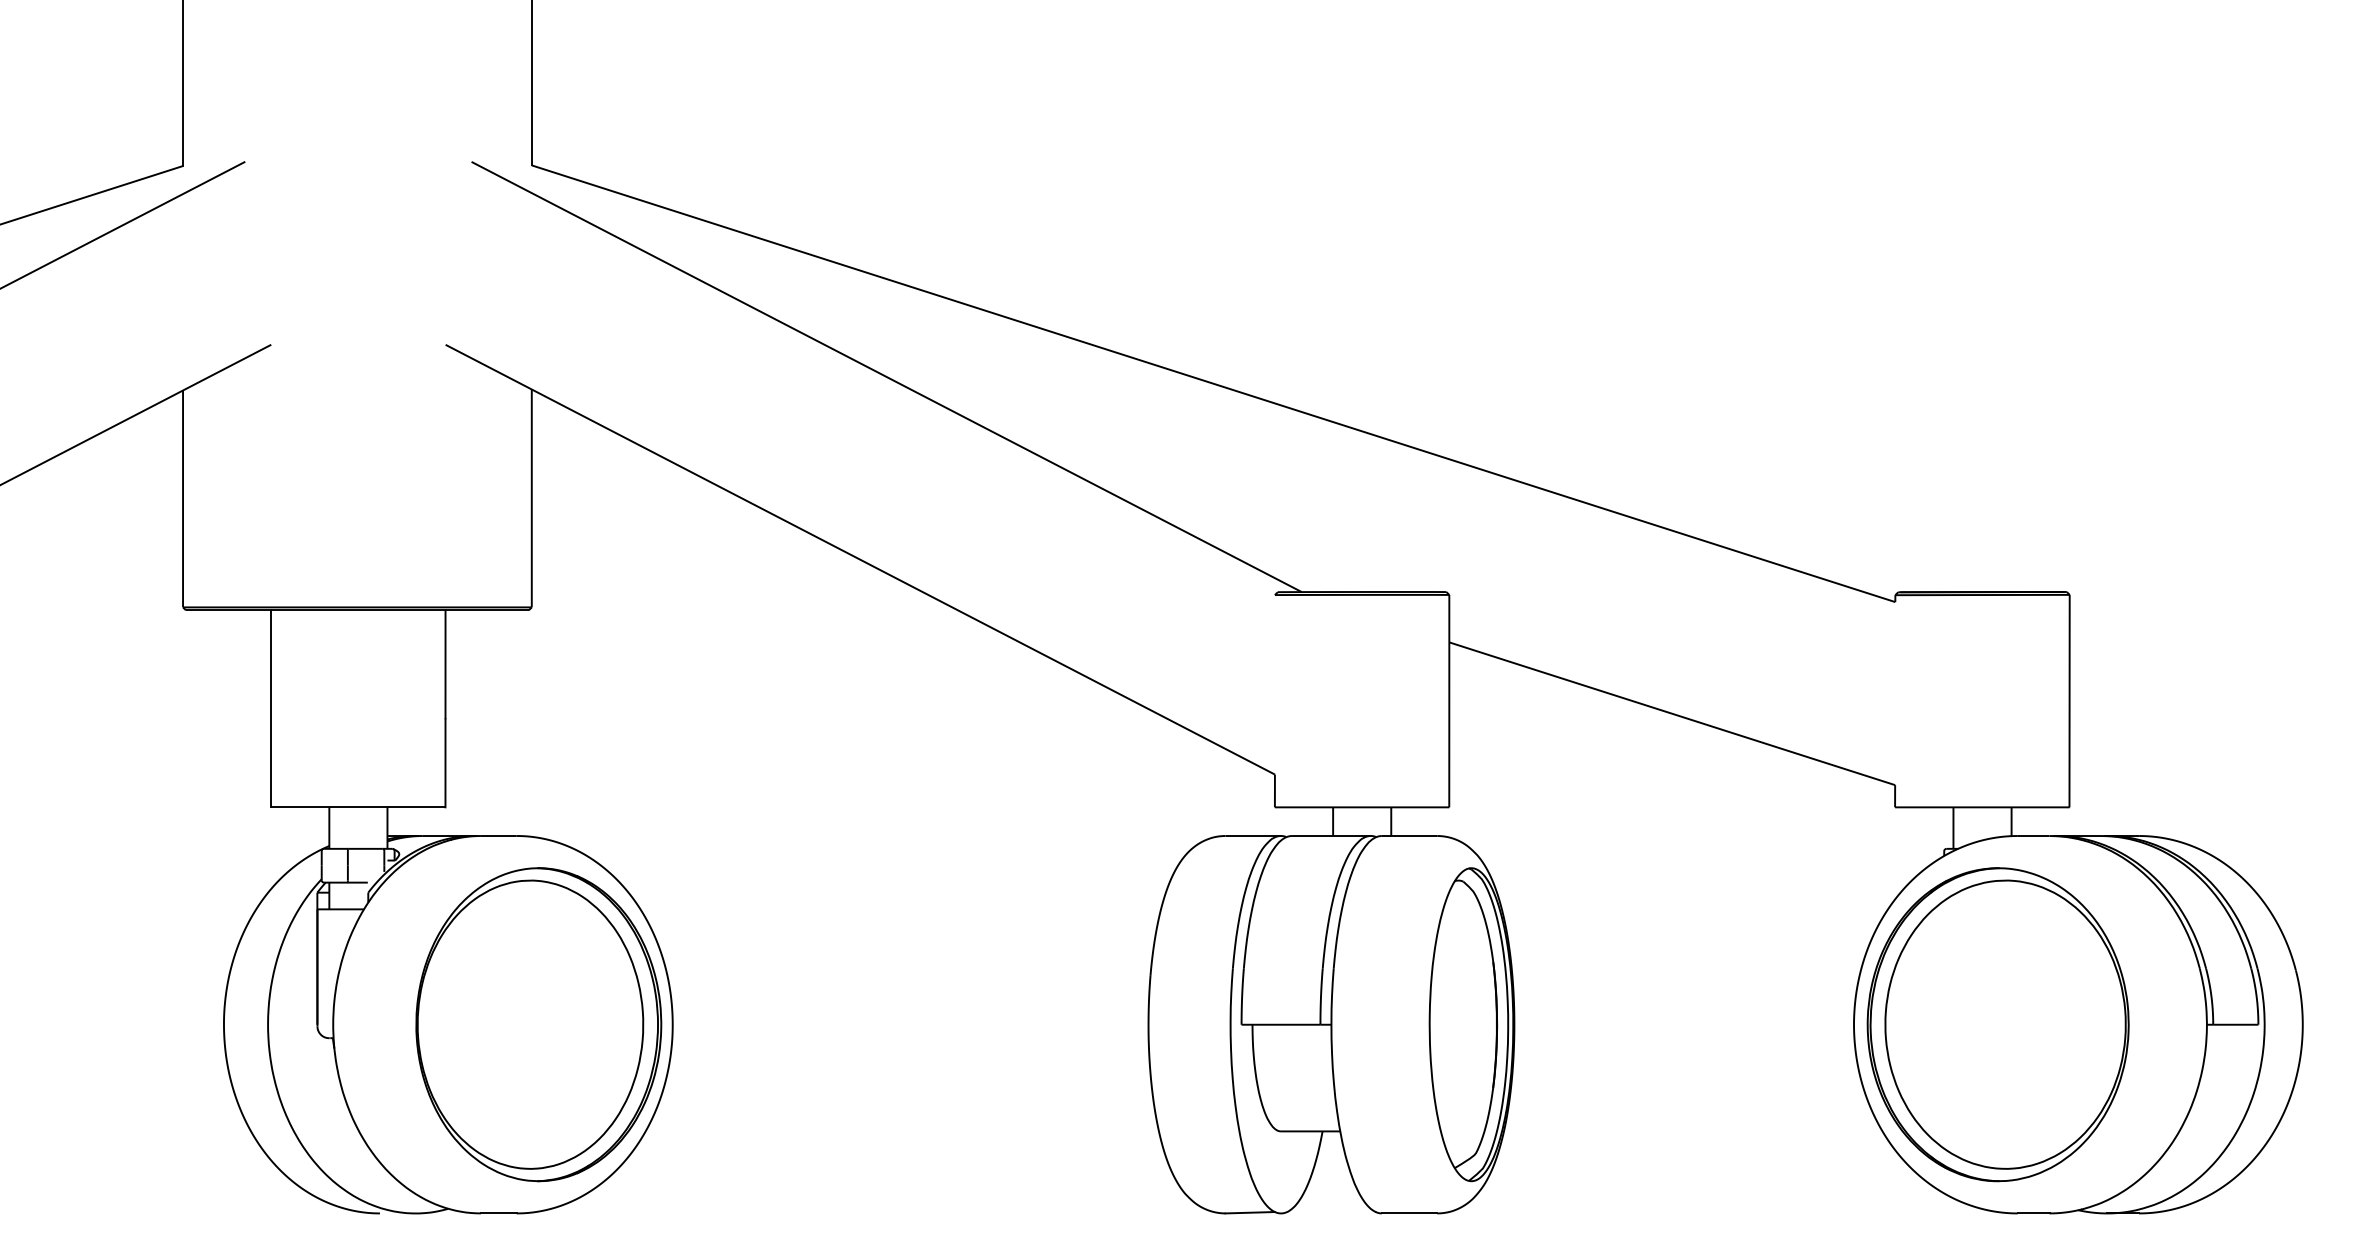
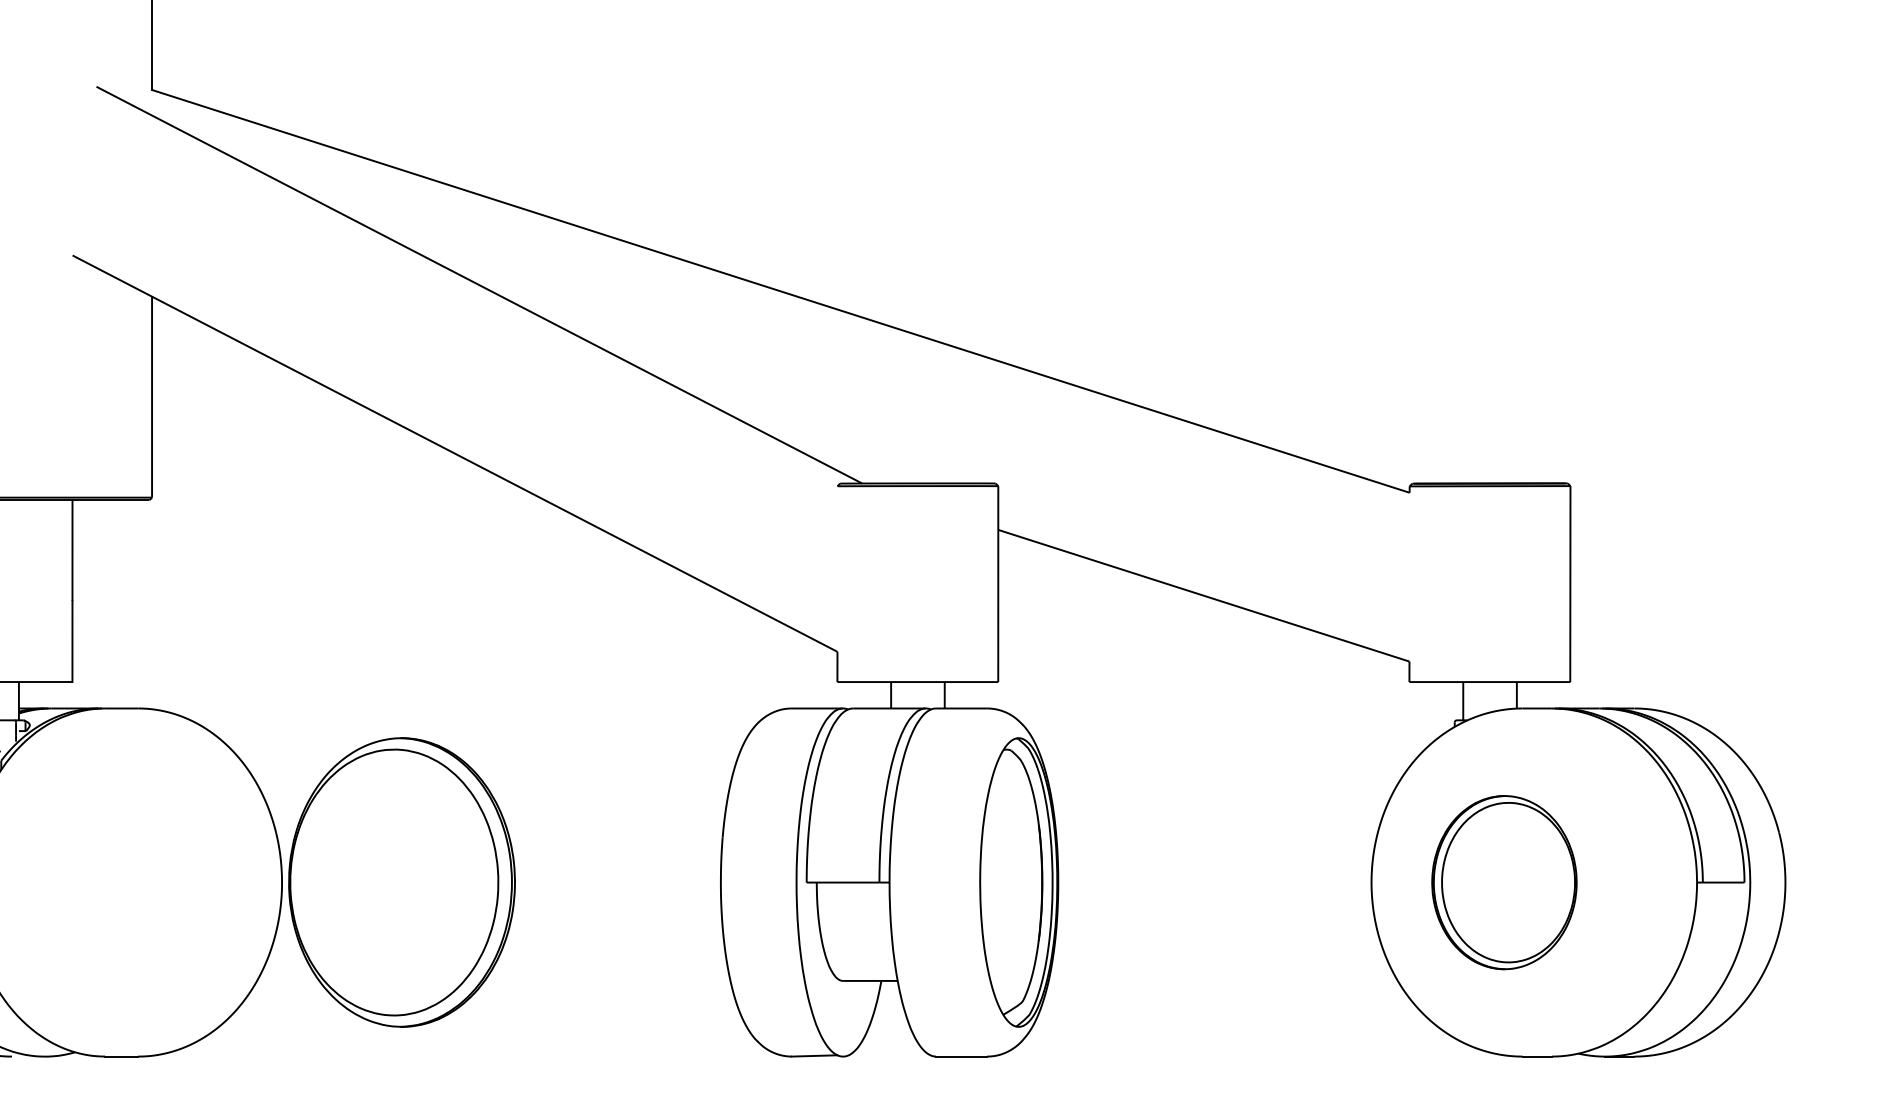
part: (538, 1024) -> (401, 882), moved
part: (1997, 1024) -> (1503, 882), size x0.6

